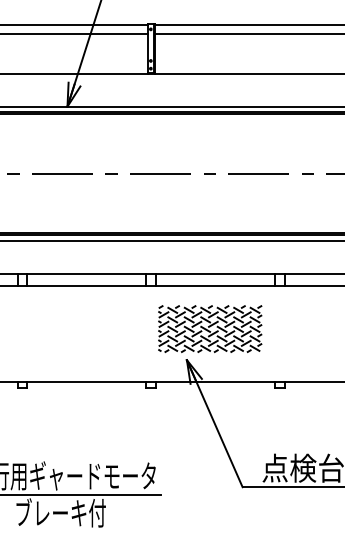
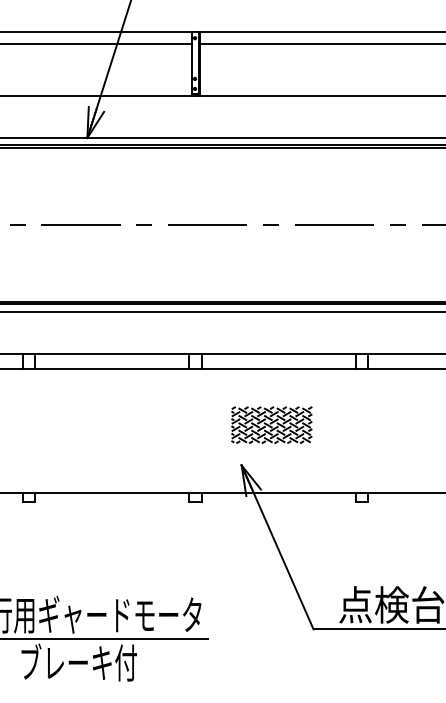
part: (210, 328) -> (272, 424), size x0.6

